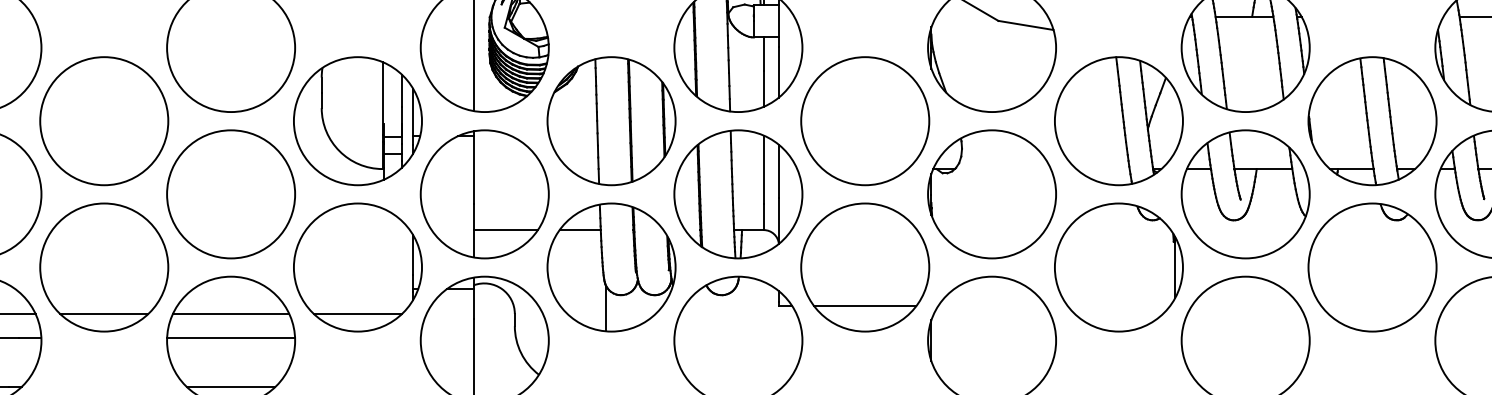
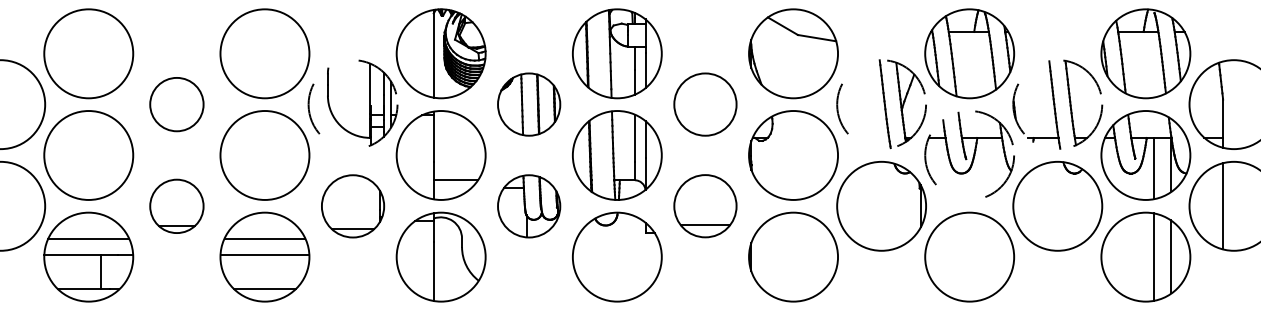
circle: (103, 120) -> (176, 104), size x0.6
circle: (357, 120) -> (352, 104), solid -> dashed
part: (610, 120) -> (528, 104), size x0.7
circle: (865, 120) -> (705, 104), size x0.7
circle: (1118, 120) -> (881, 104), solid -> dashed
circle: (1372, 120) -> (1057, 104), solid -> dashed
circle: (1245, 194) -> (969, 155), solid -> dashed
part: (865, 266) -> (705, 205), size x0.7
part: (103, 267) -> (176, 206), size x0.6
part: (357, 267) -> (352, 206), size x0.7
part: (610, 267) -> (528, 206), size x0.7

